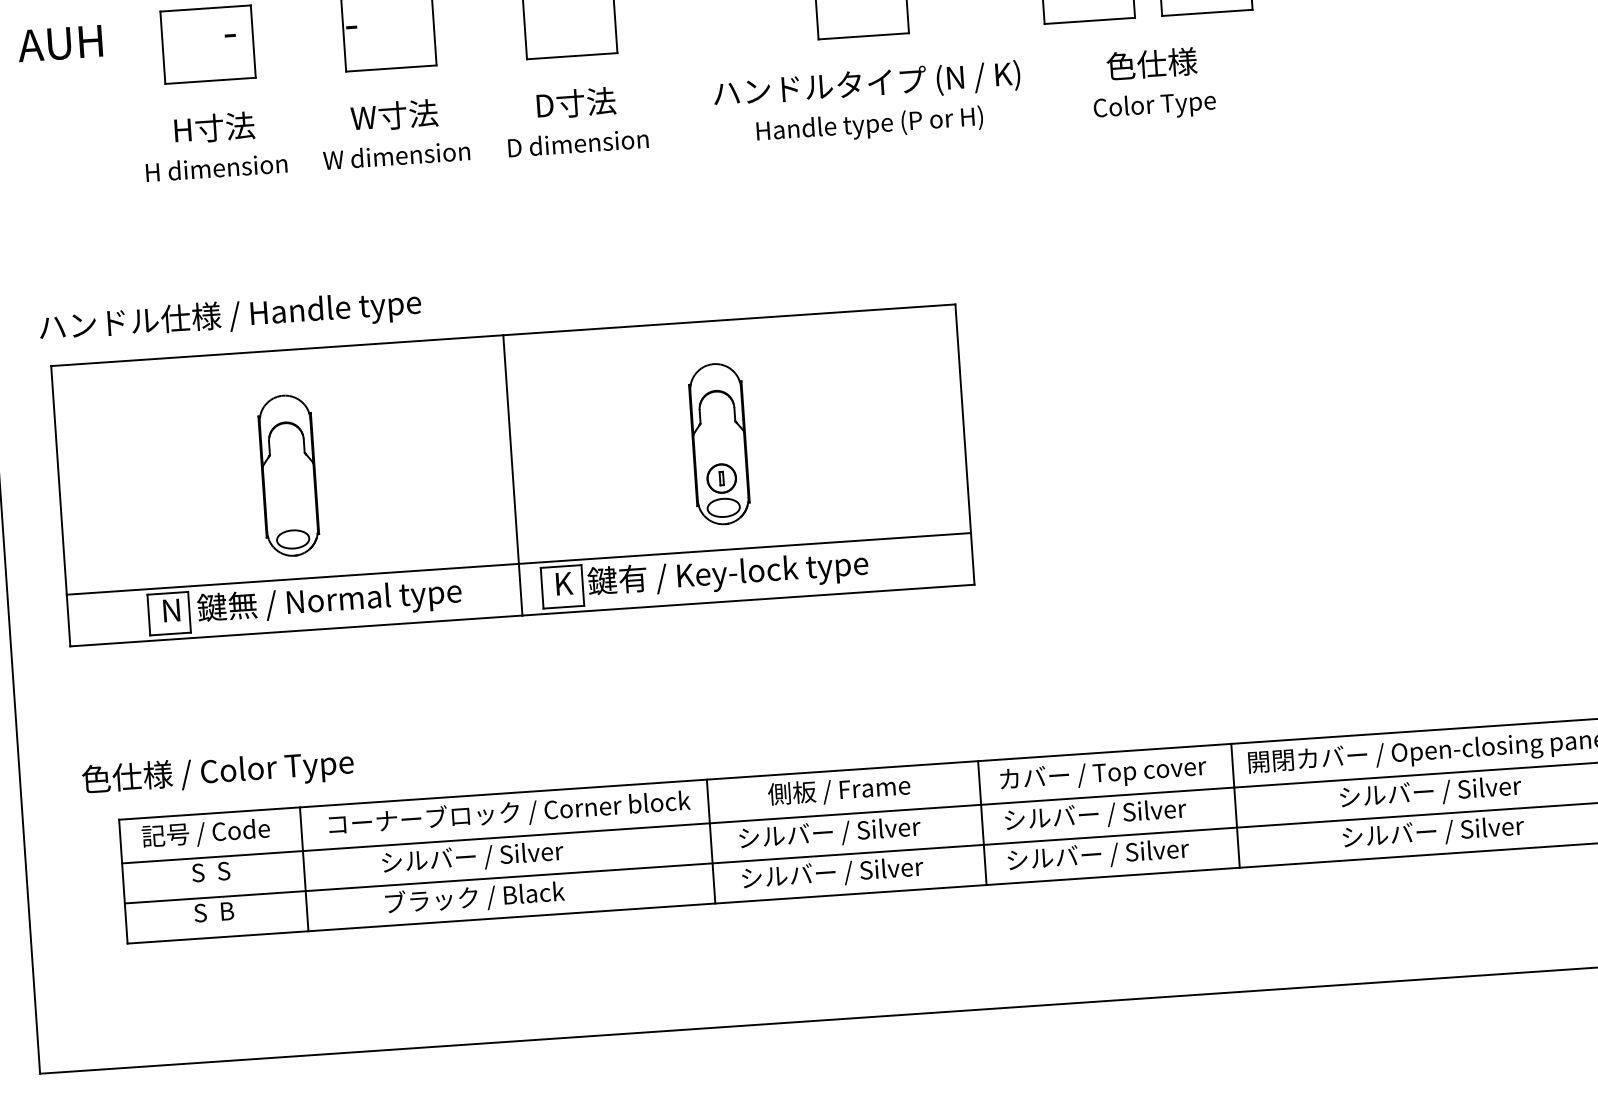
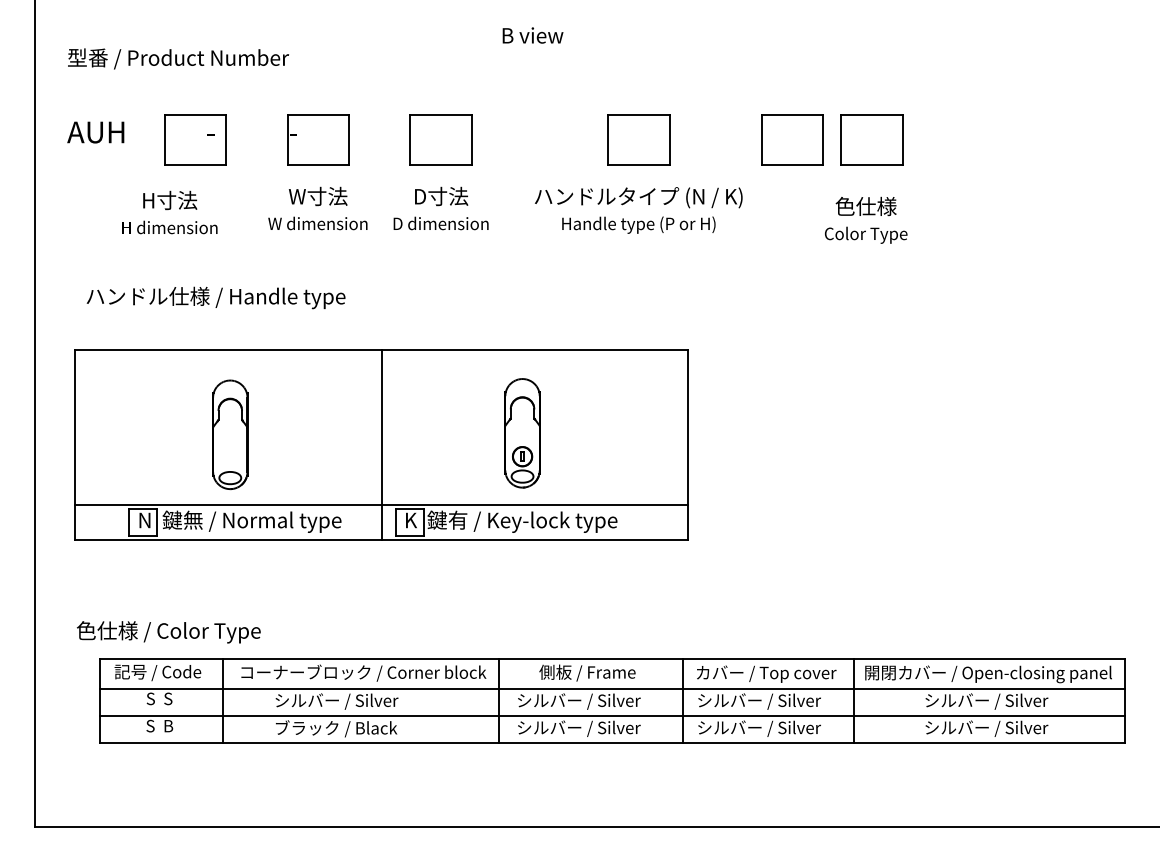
text: (1153, 83) -> (866, 219), moved
text: (214, 145) -> (169, 212), moved
text: (229, 316) -> (215, 297), moved

